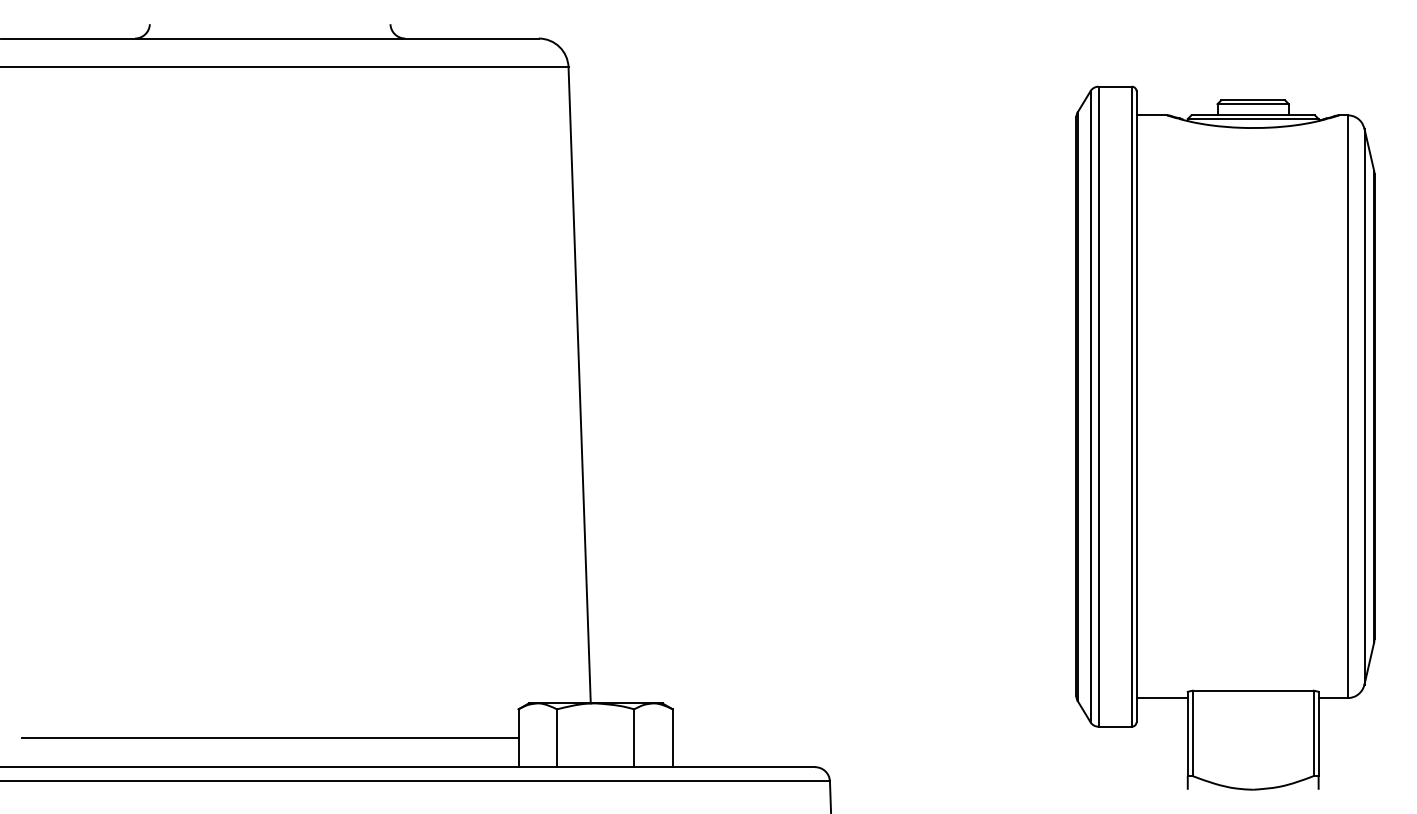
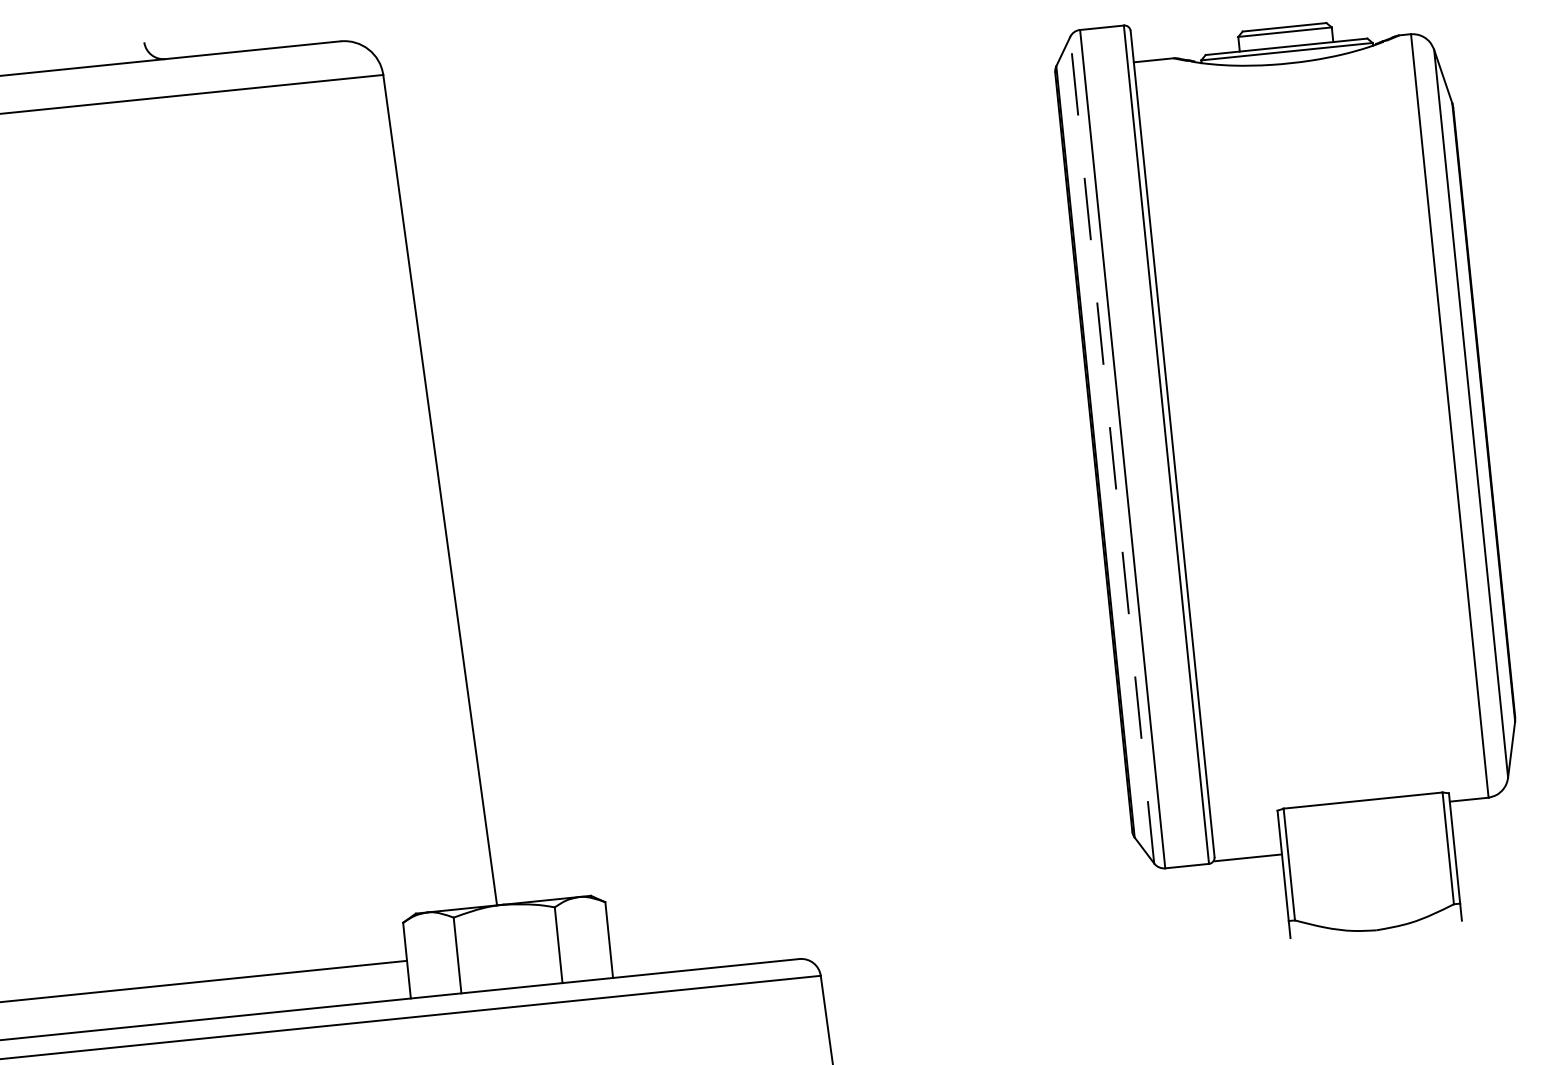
line: (1090, 406) -> (1112, 449), solid -> dashed
line: (1161, 698) -> (1247, 858), moved

